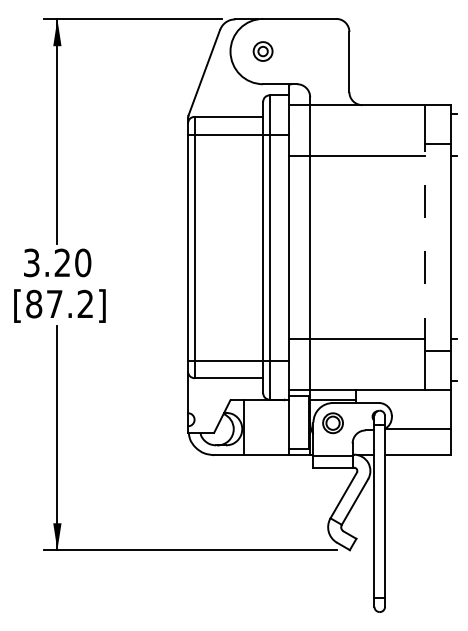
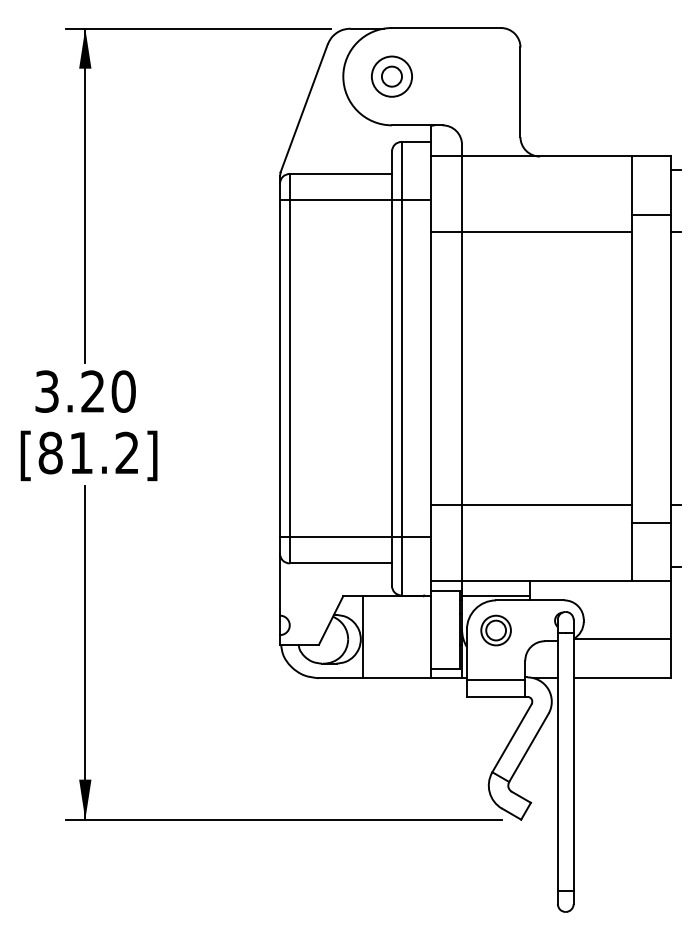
part: (262, 51) -> (390, 76), size x1.43
line: (424, 247) -> (632, 368), dashed -> solid
text: (54, 303) -> (80, 452), [87.2] -> [81.2]

